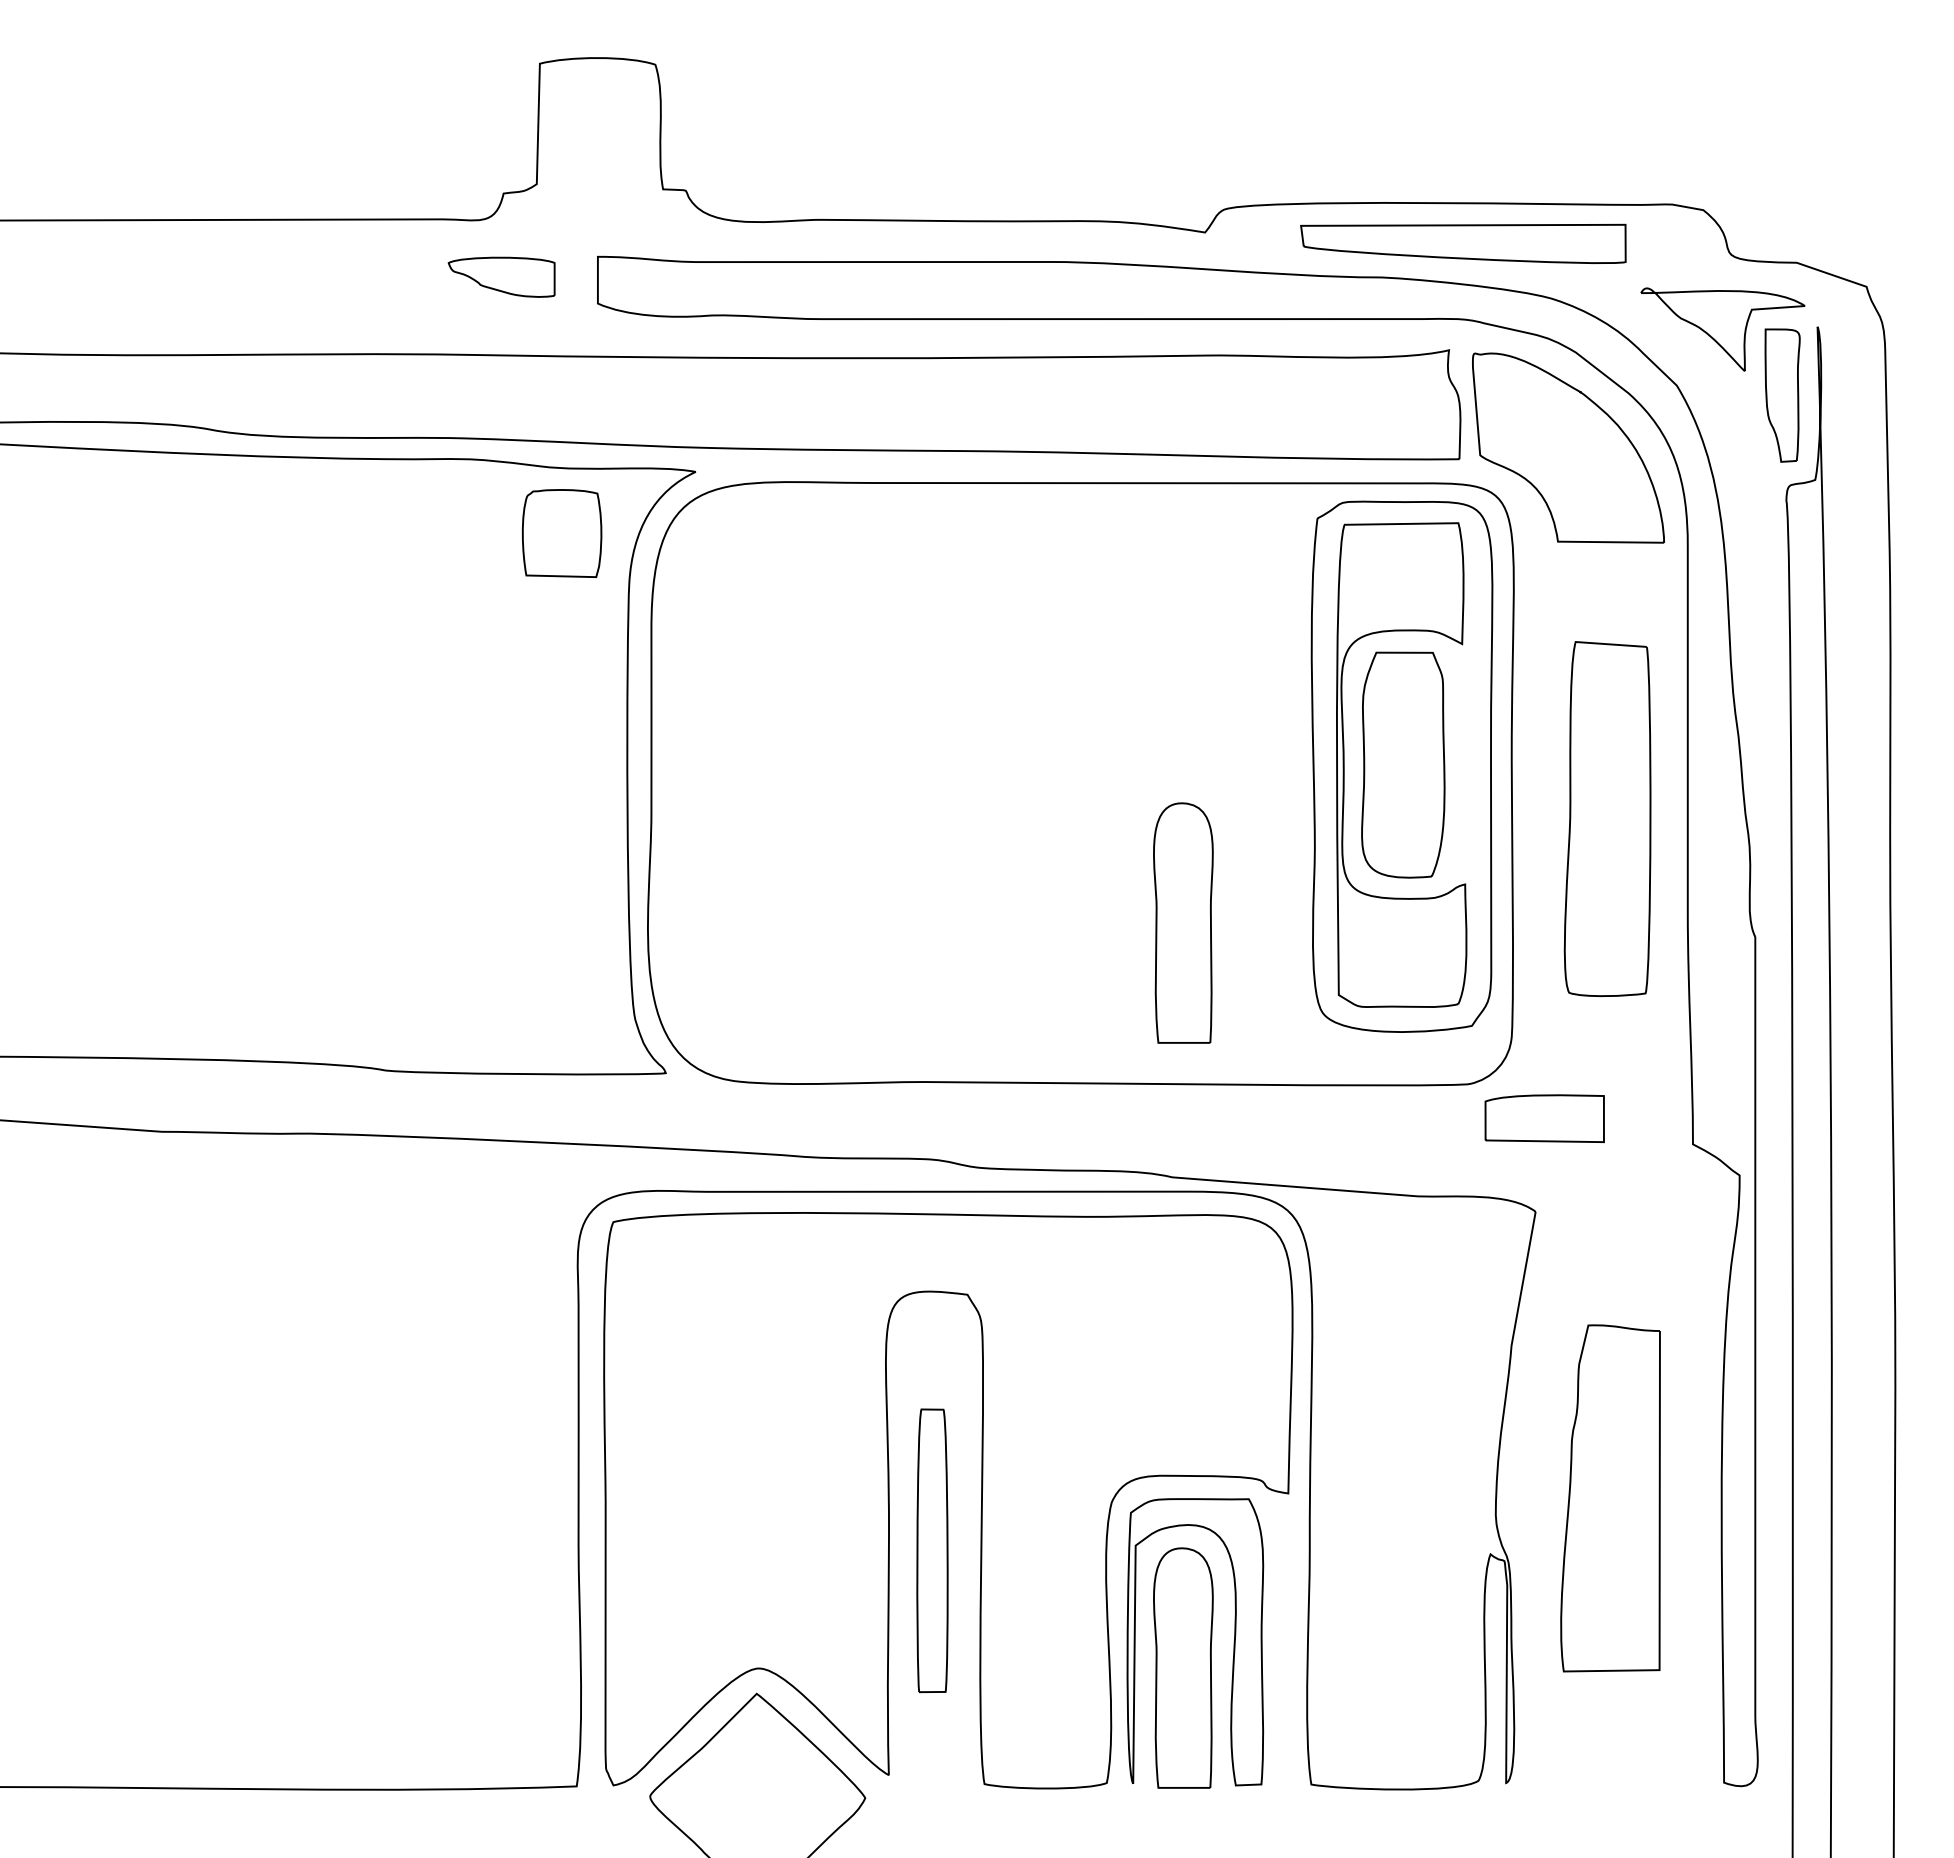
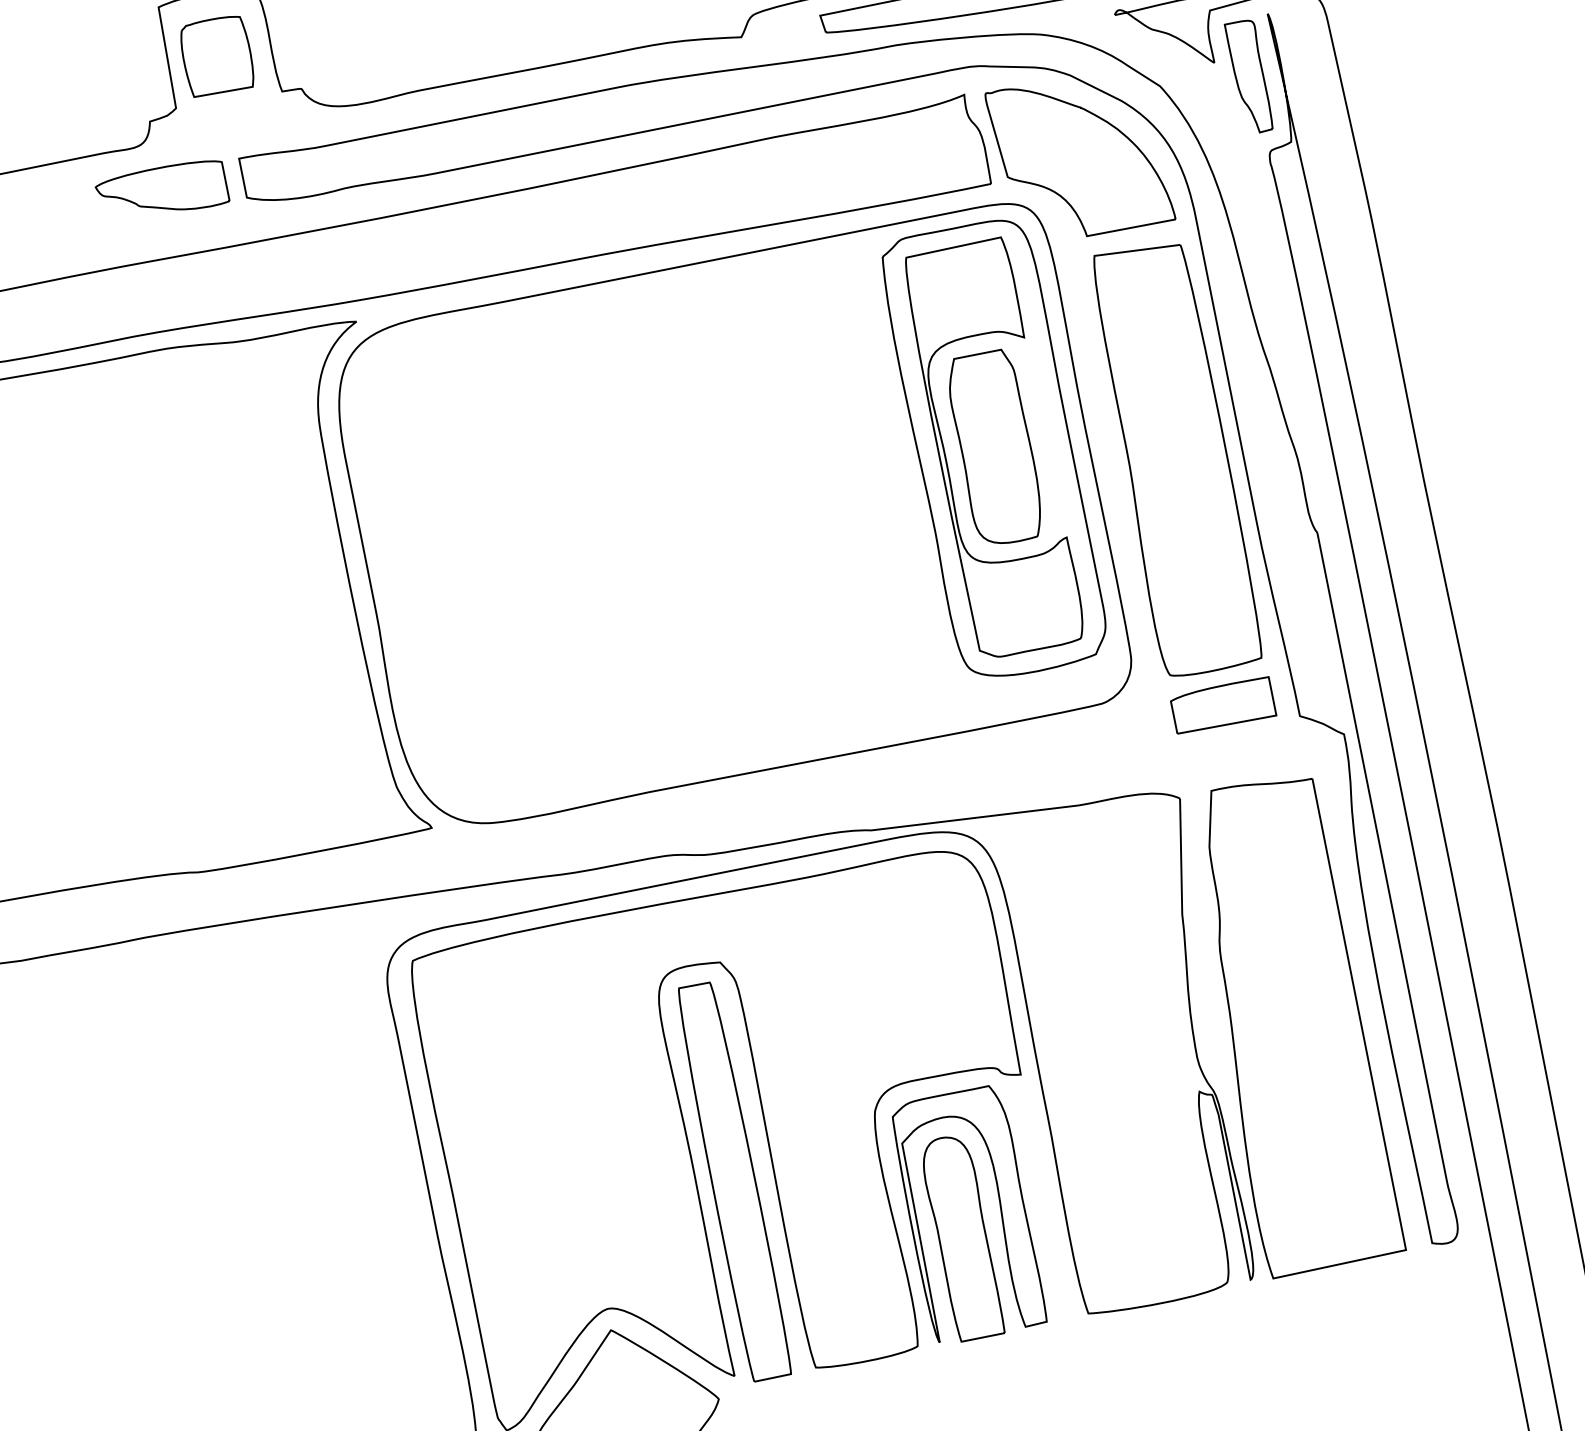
part: (501, 277) -> (162, 191), size x1.43
part: (561, 533) -> (216, 56), moved
part: (1607, 818) -> (1174, 458), size x1.43
part: (1183, 922) -> (838, 616), removed
part: (1544, 1118) -> (1222, 705), moved
part: (1610, 1498) -> (1290, 1025), size x1.67
part: (932, 1550) -> (733, 1181), size x1.67

